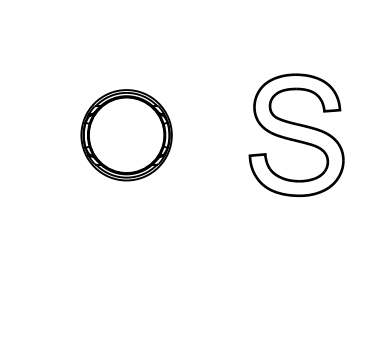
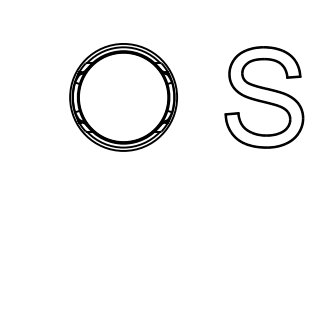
part: (126, 135) -> (123, 97), size x1.43

